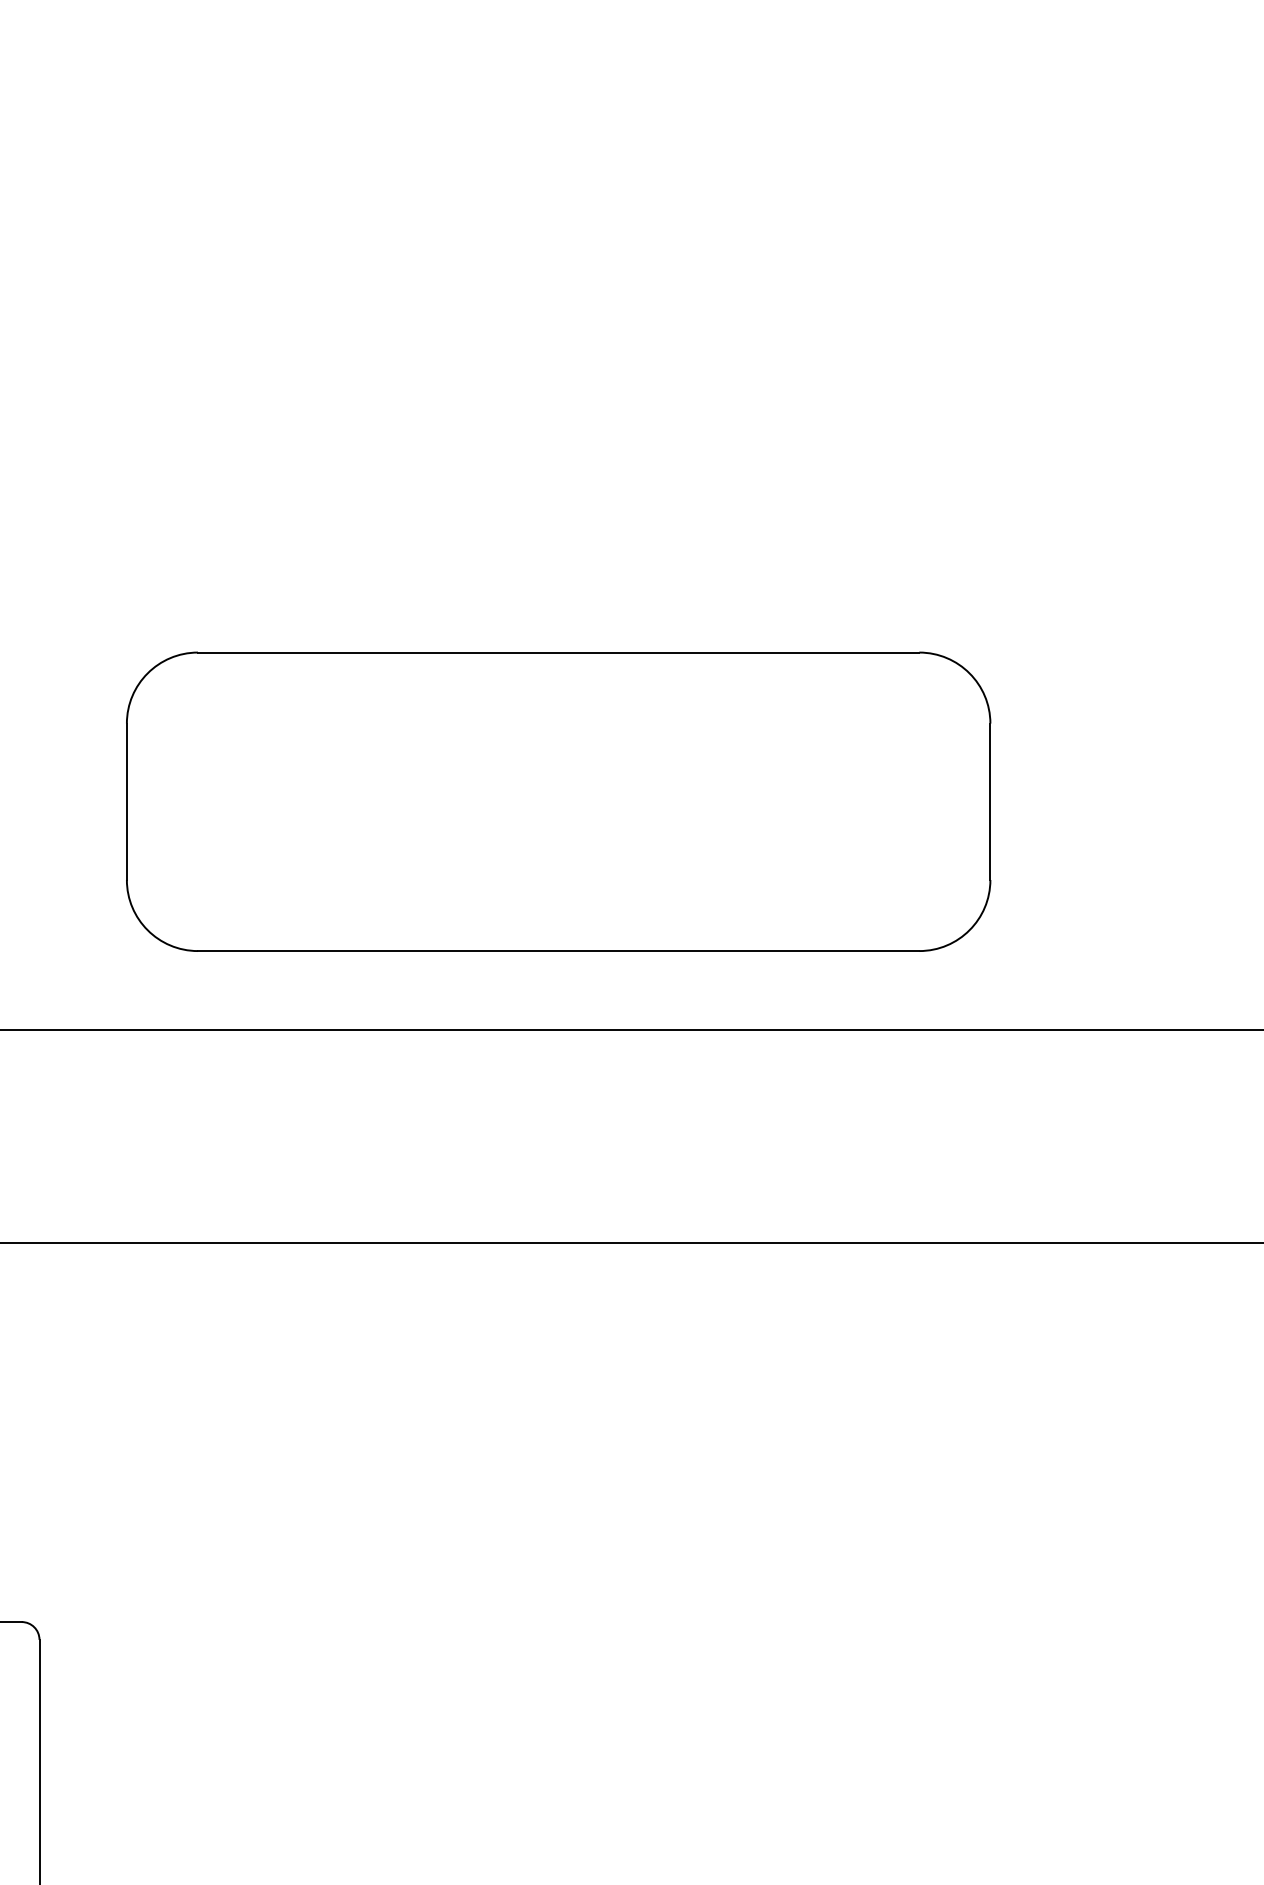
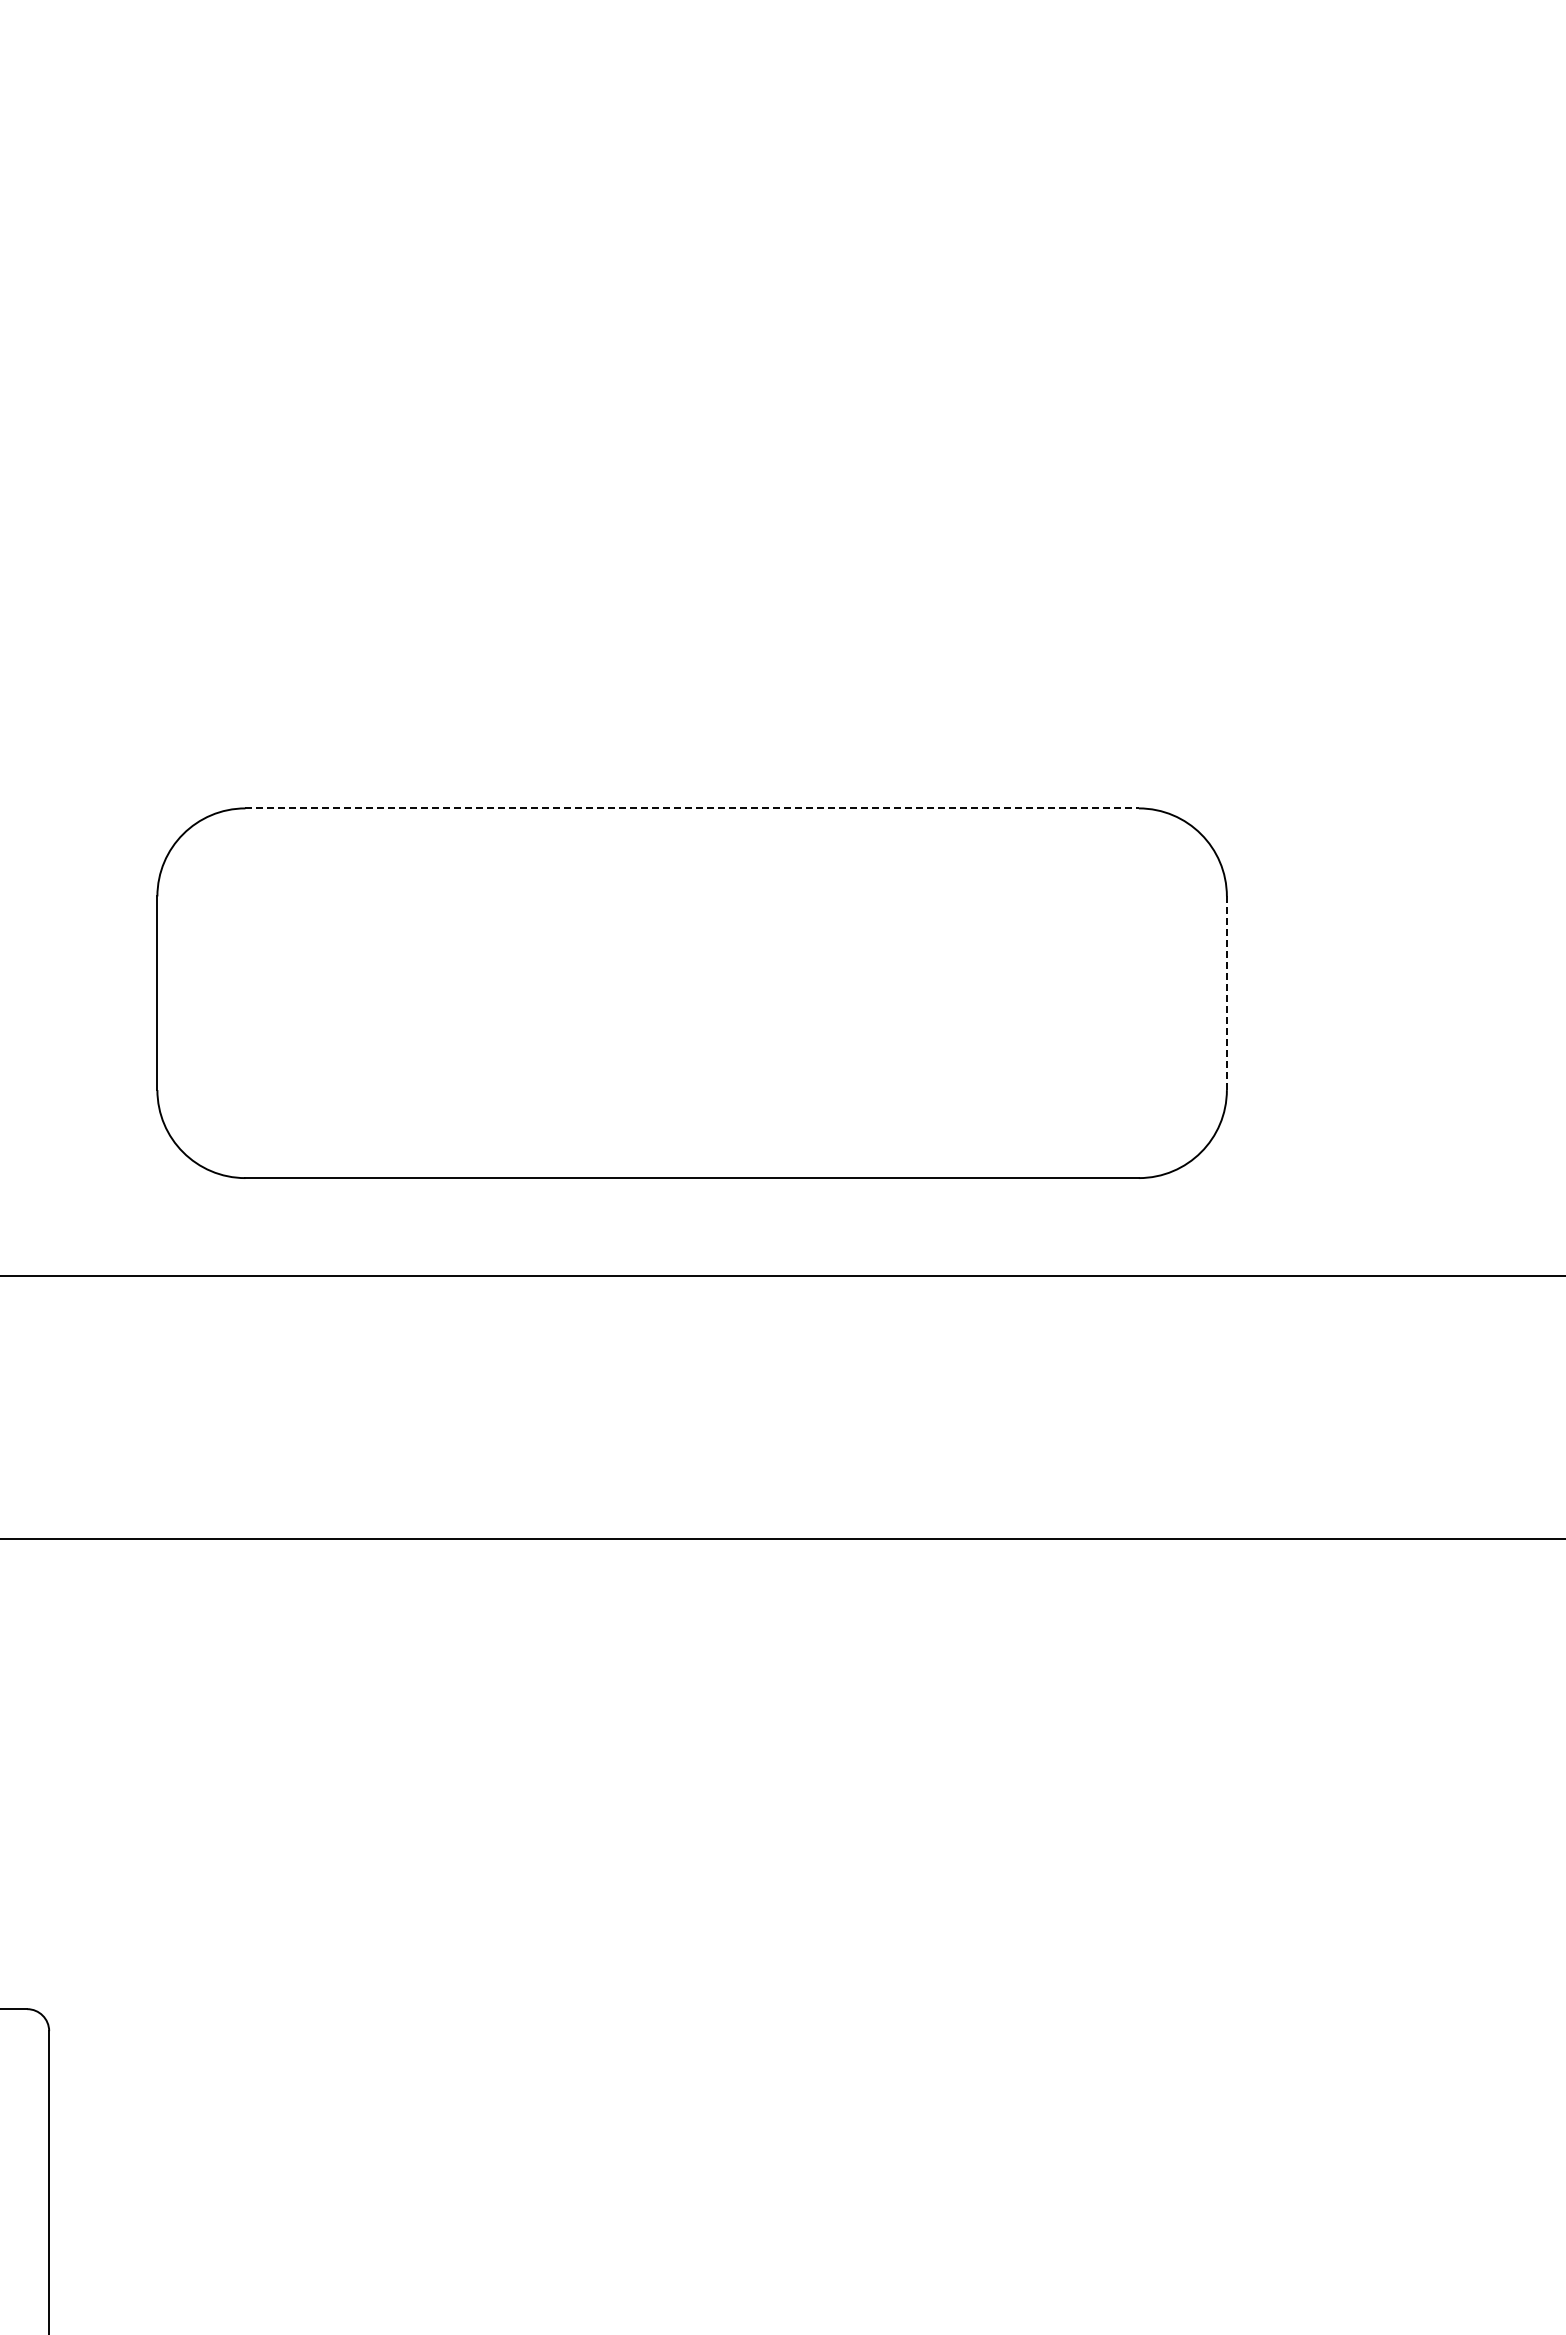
line: (558, 652) -> (692, 808), solid -> dashed
line: (990, 802) -> (1226, 993), solid -> dashed

